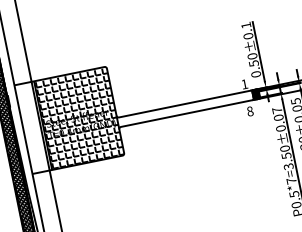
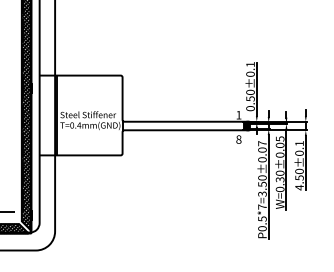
hatch: (79, 118) -> (90, 115), removed

